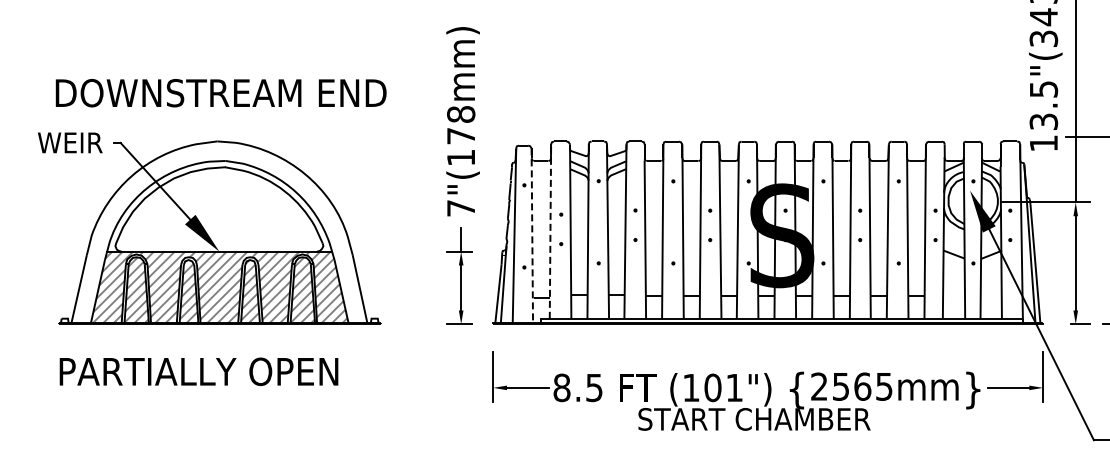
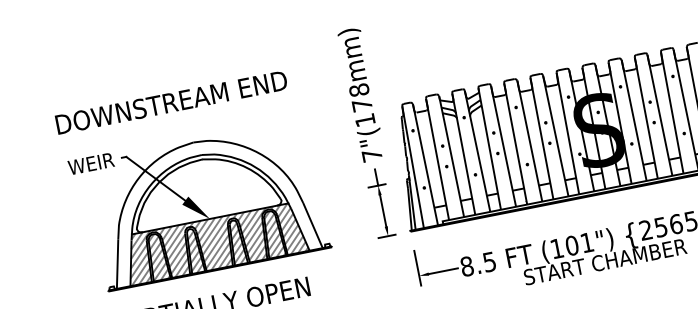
text: (220, 93) -> (171, 102), moved
line: (550, 231) -> (437, 159), dashed -> solid
line: (532, 236) -> (425, 165), dashed -> solid

